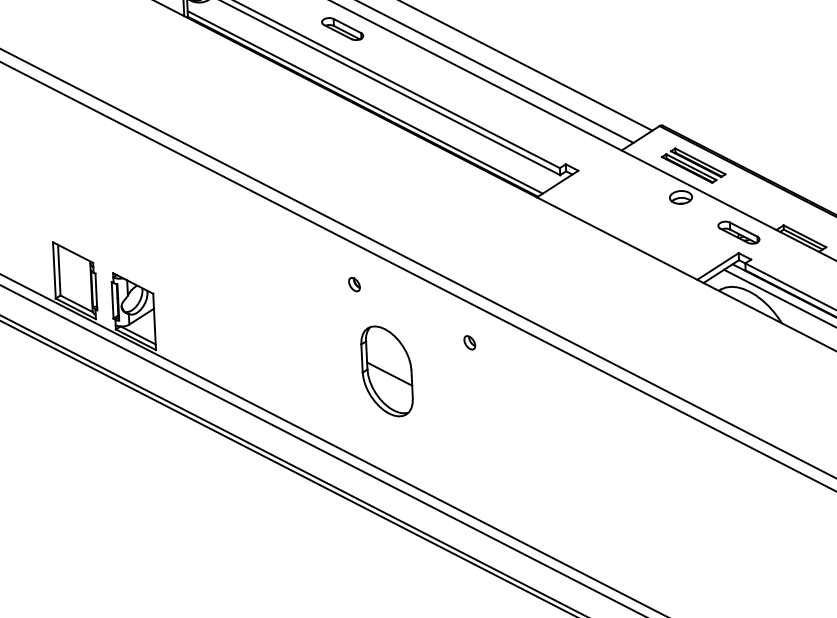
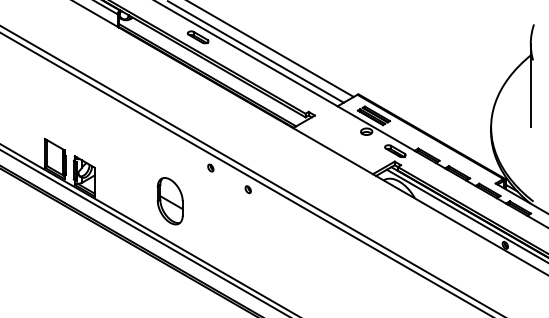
part: (353, 283) -> (210, 167), moved
part: (468, 342) -> (247, 189), moved
part: (385, 372) -> (169, 201), moved

